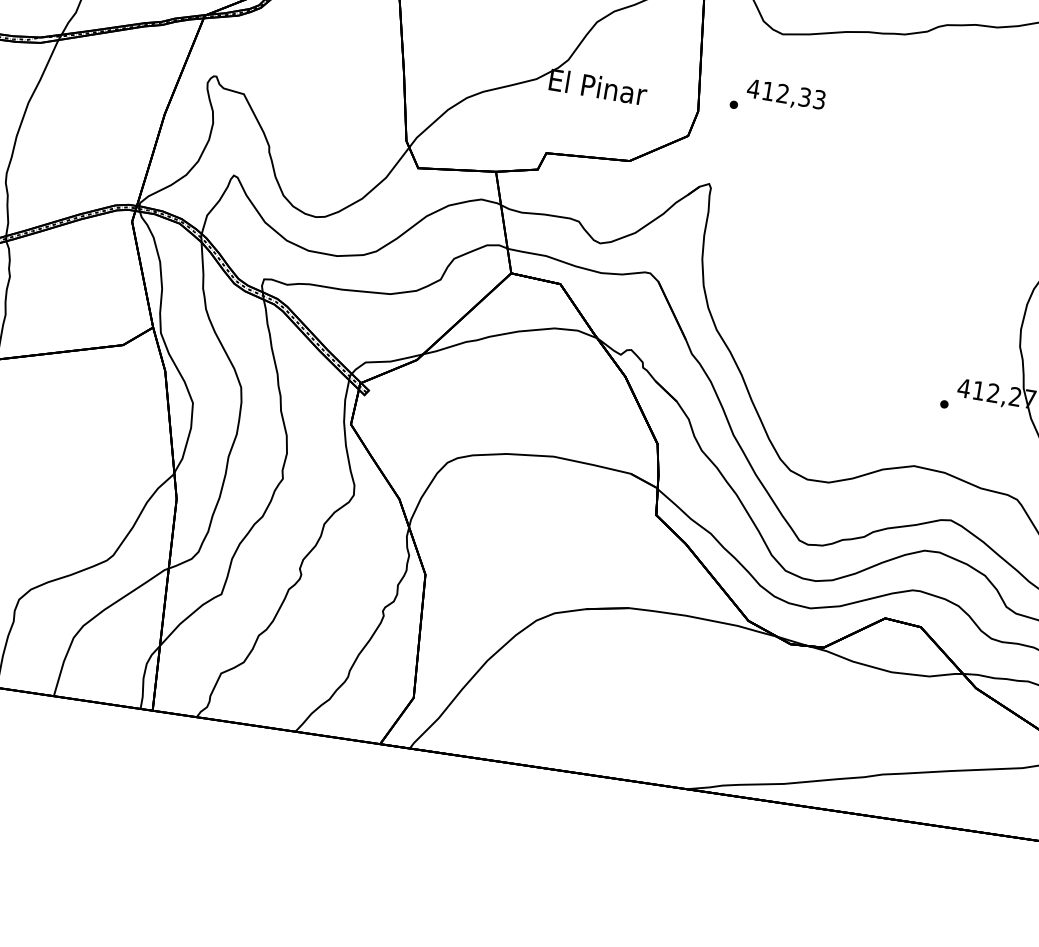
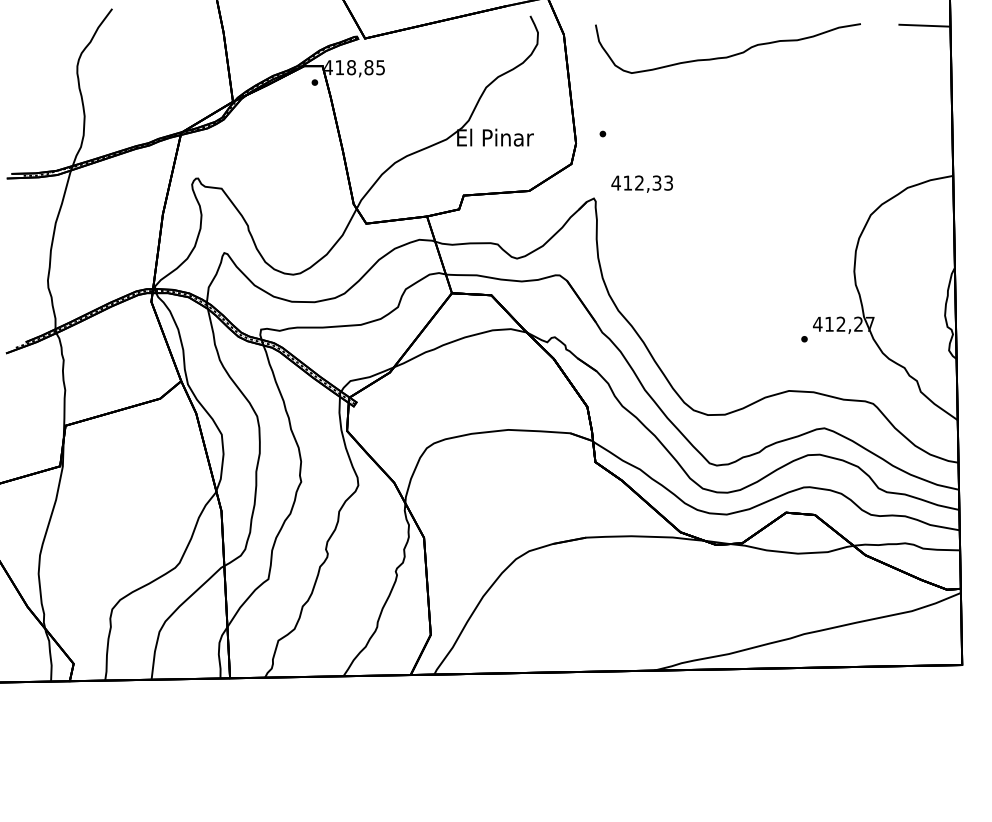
text: (785, 94) -> (641, 183), moved

